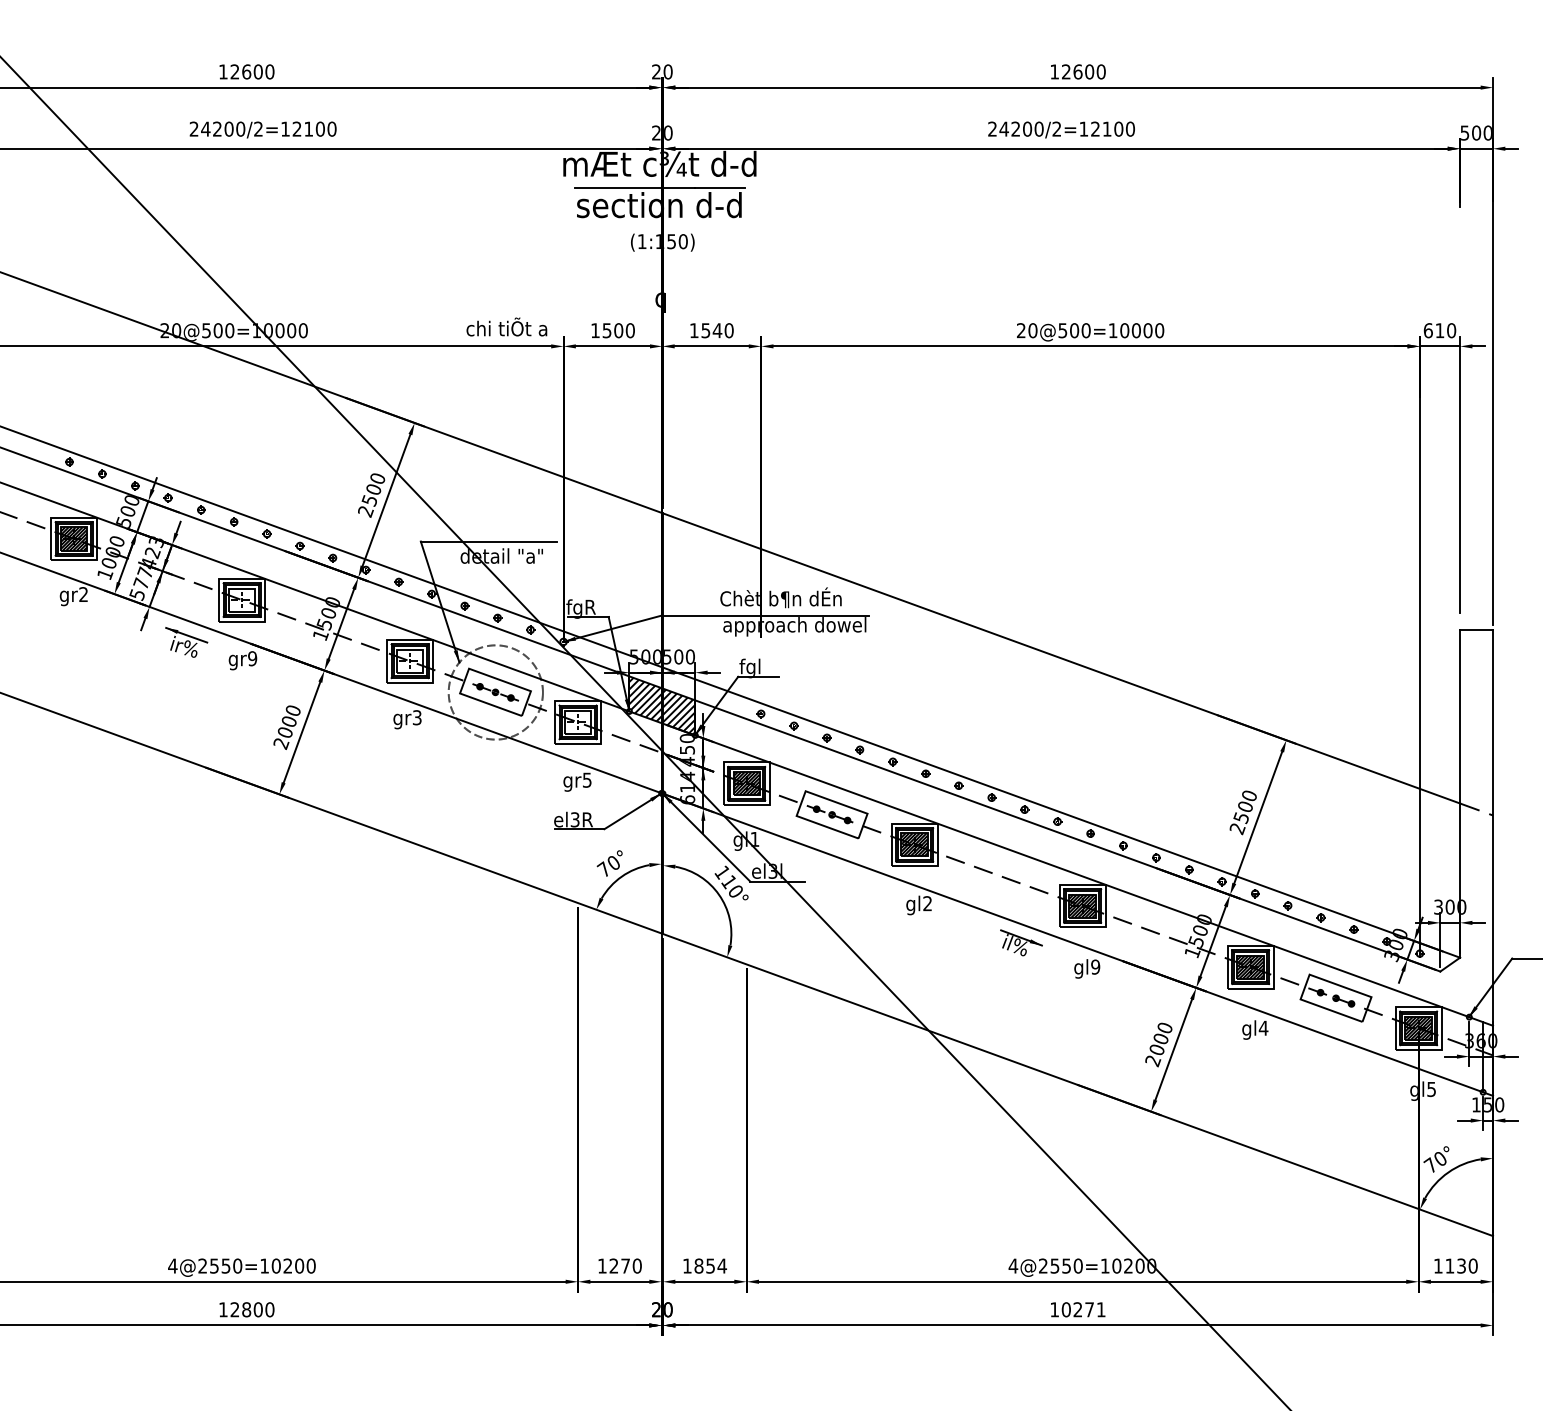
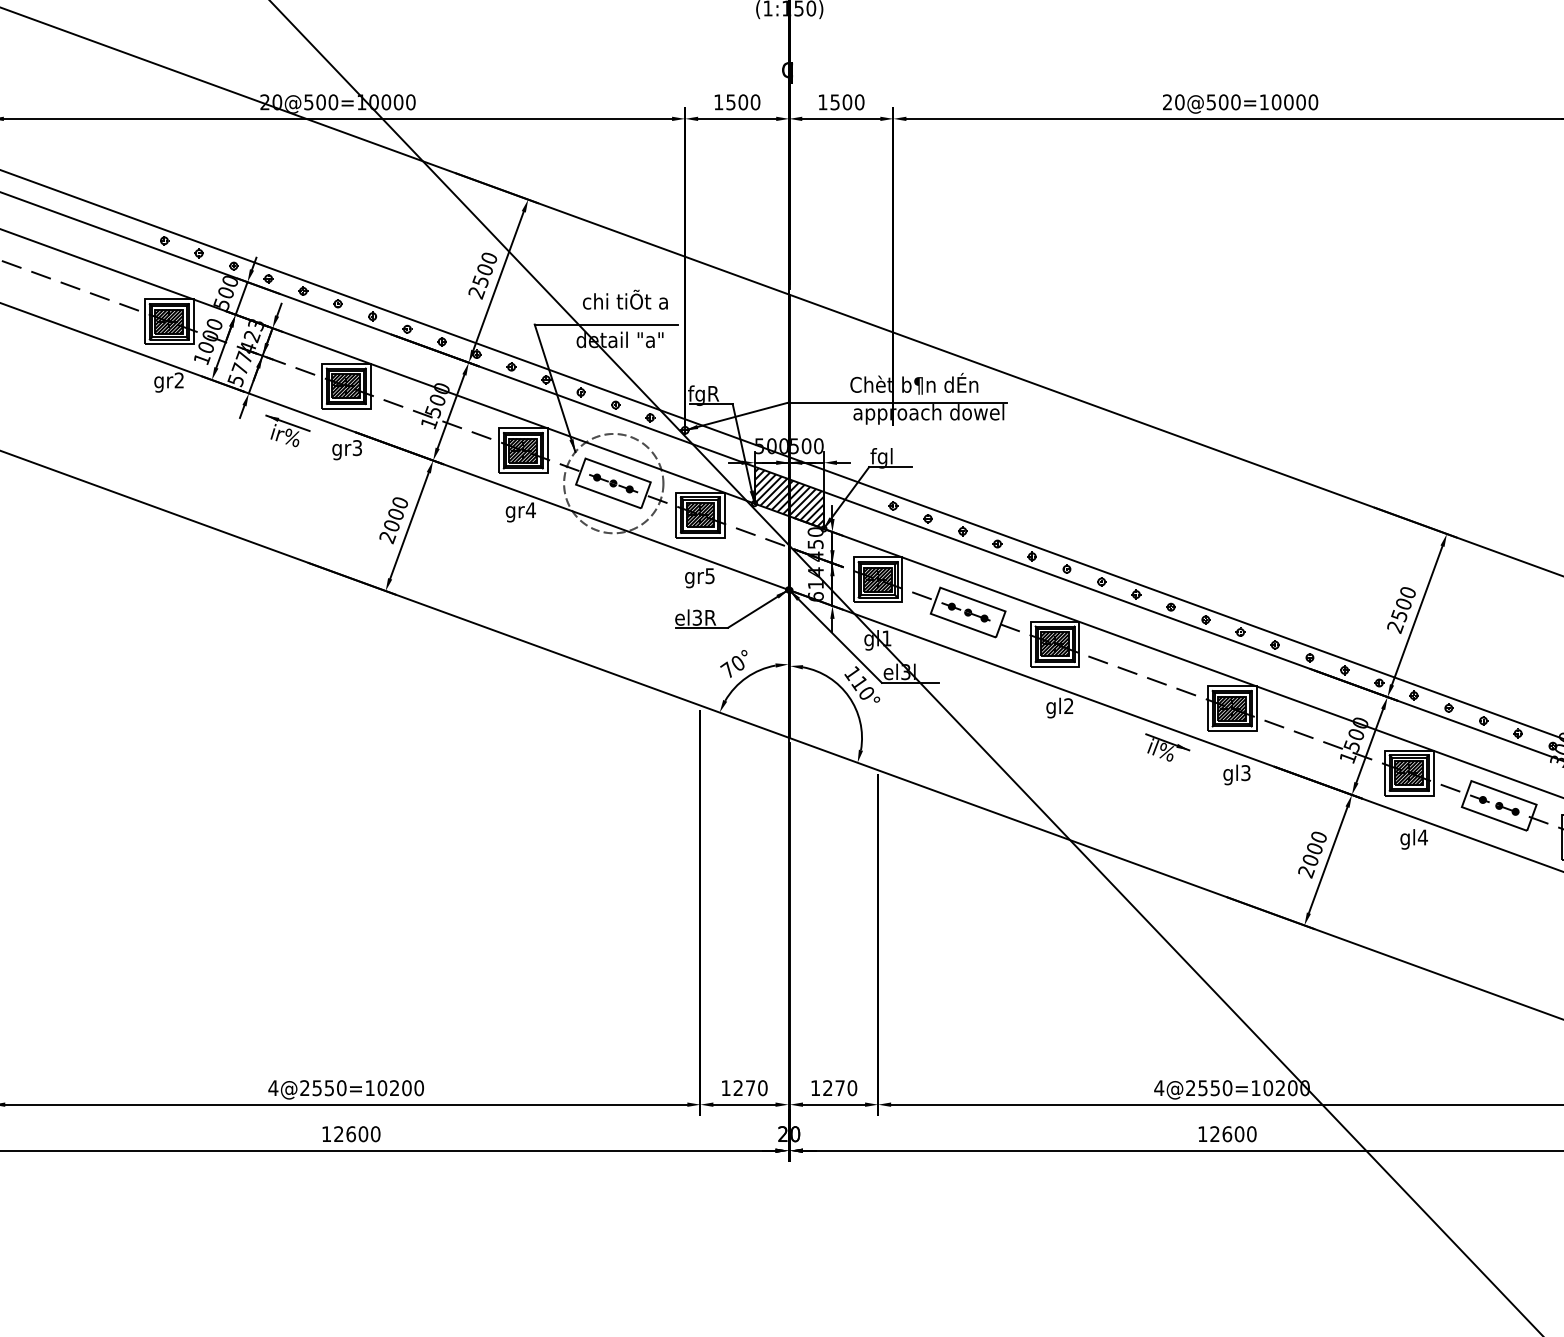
text: (506, 326) -> (625, 299), moved
text: (717, 330) -> (847, 102), 1540 -> 1500
hatch: (241, 599) -> (345, 385), added
text: (252, 658) -> (357, 447), gr9 -> gr3
hatch: (409, 660) -> (522, 449), added
text: (417, 717) -> (531, 509), gr3 -> gr4
hatch: (577, 721) -> (699, 514), added
text: (1095, 966) -> (1245, 772), gl9 -> gl3
text: (710, 1265) -> (839, 1087), 1854 -> 1270
text: (246, 1309) -> (350, 1133), 12800 -> 12600
text: (1083, 1309) -> (1233, 1133), 10271 -> 12600

